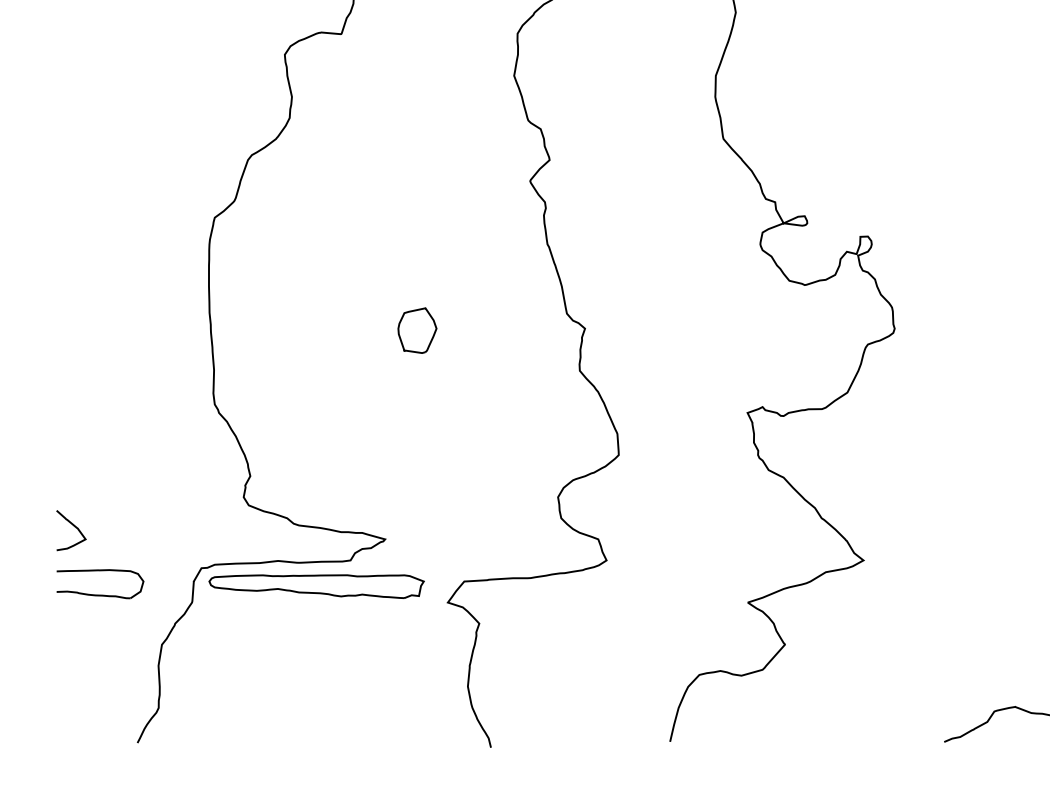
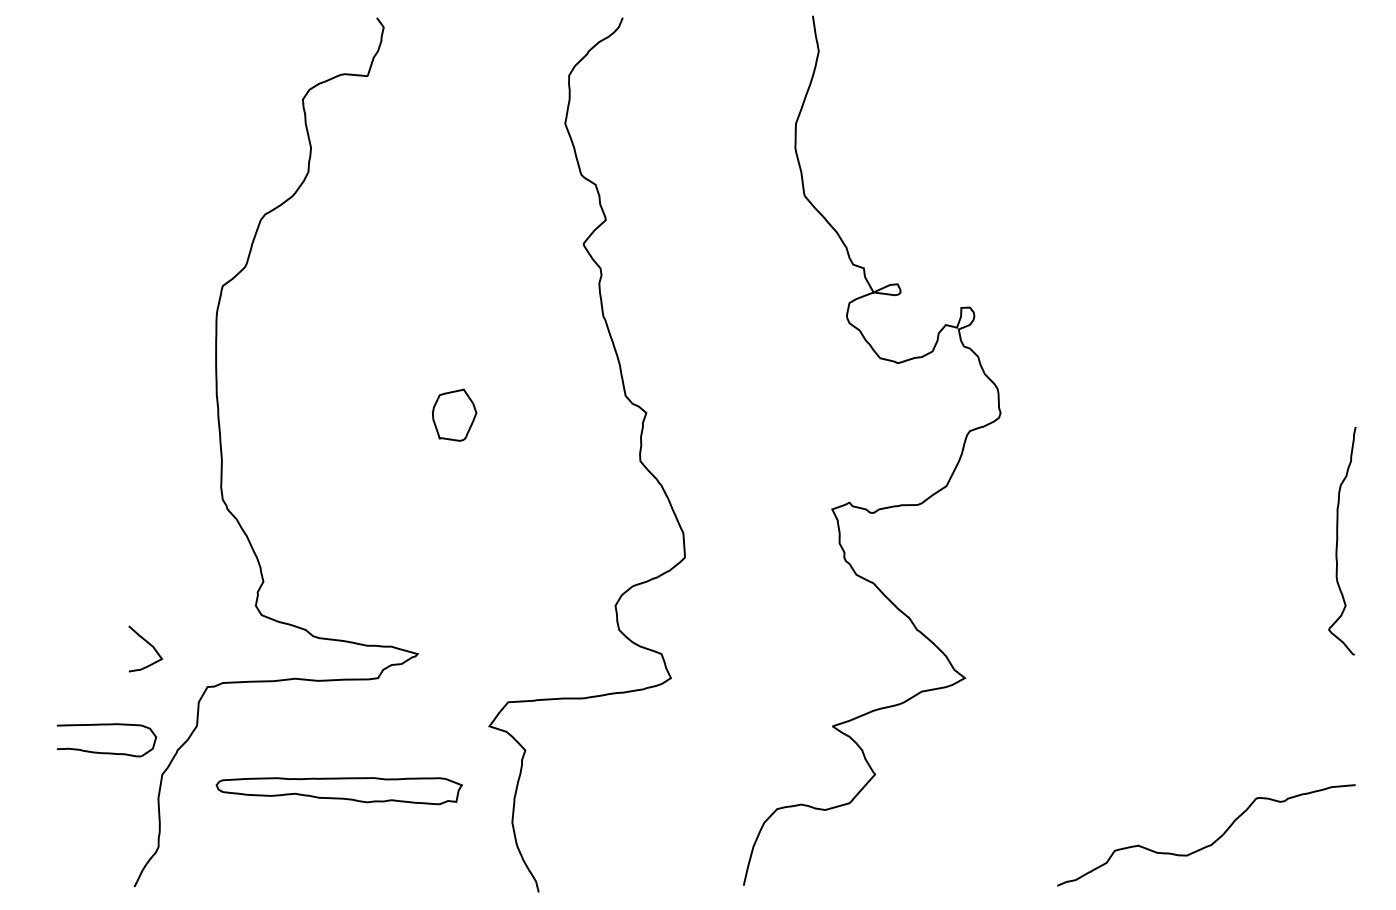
curve: (73, 526) -> (148, 644), moved
part: (315, 586) -> (338, 791), moved
part: (100, 594) -> (106, 752), moved

